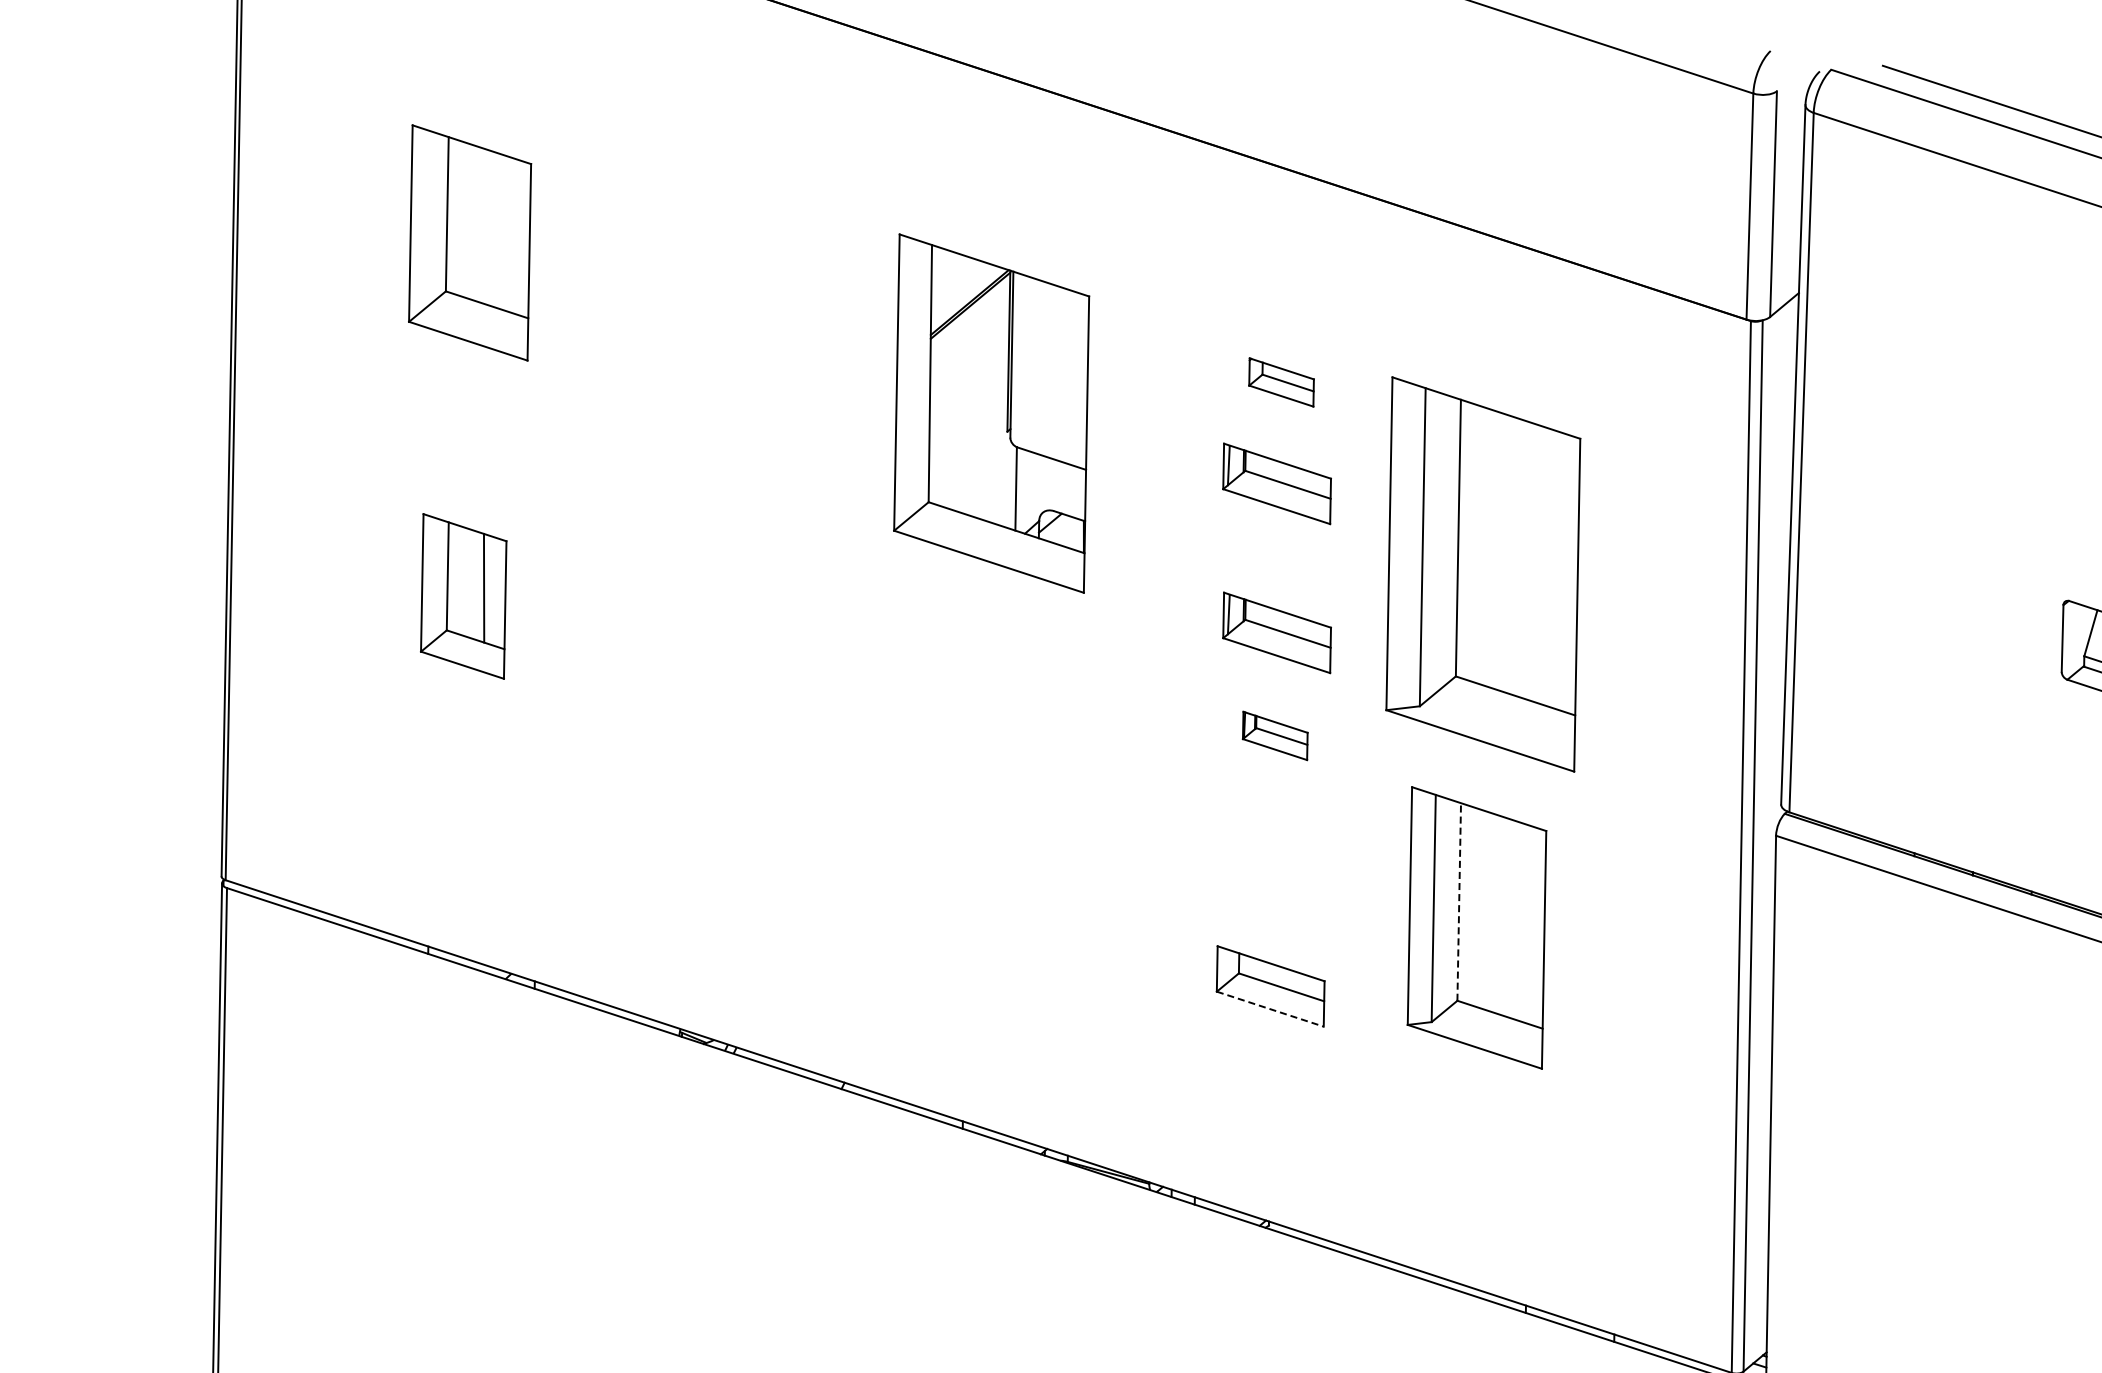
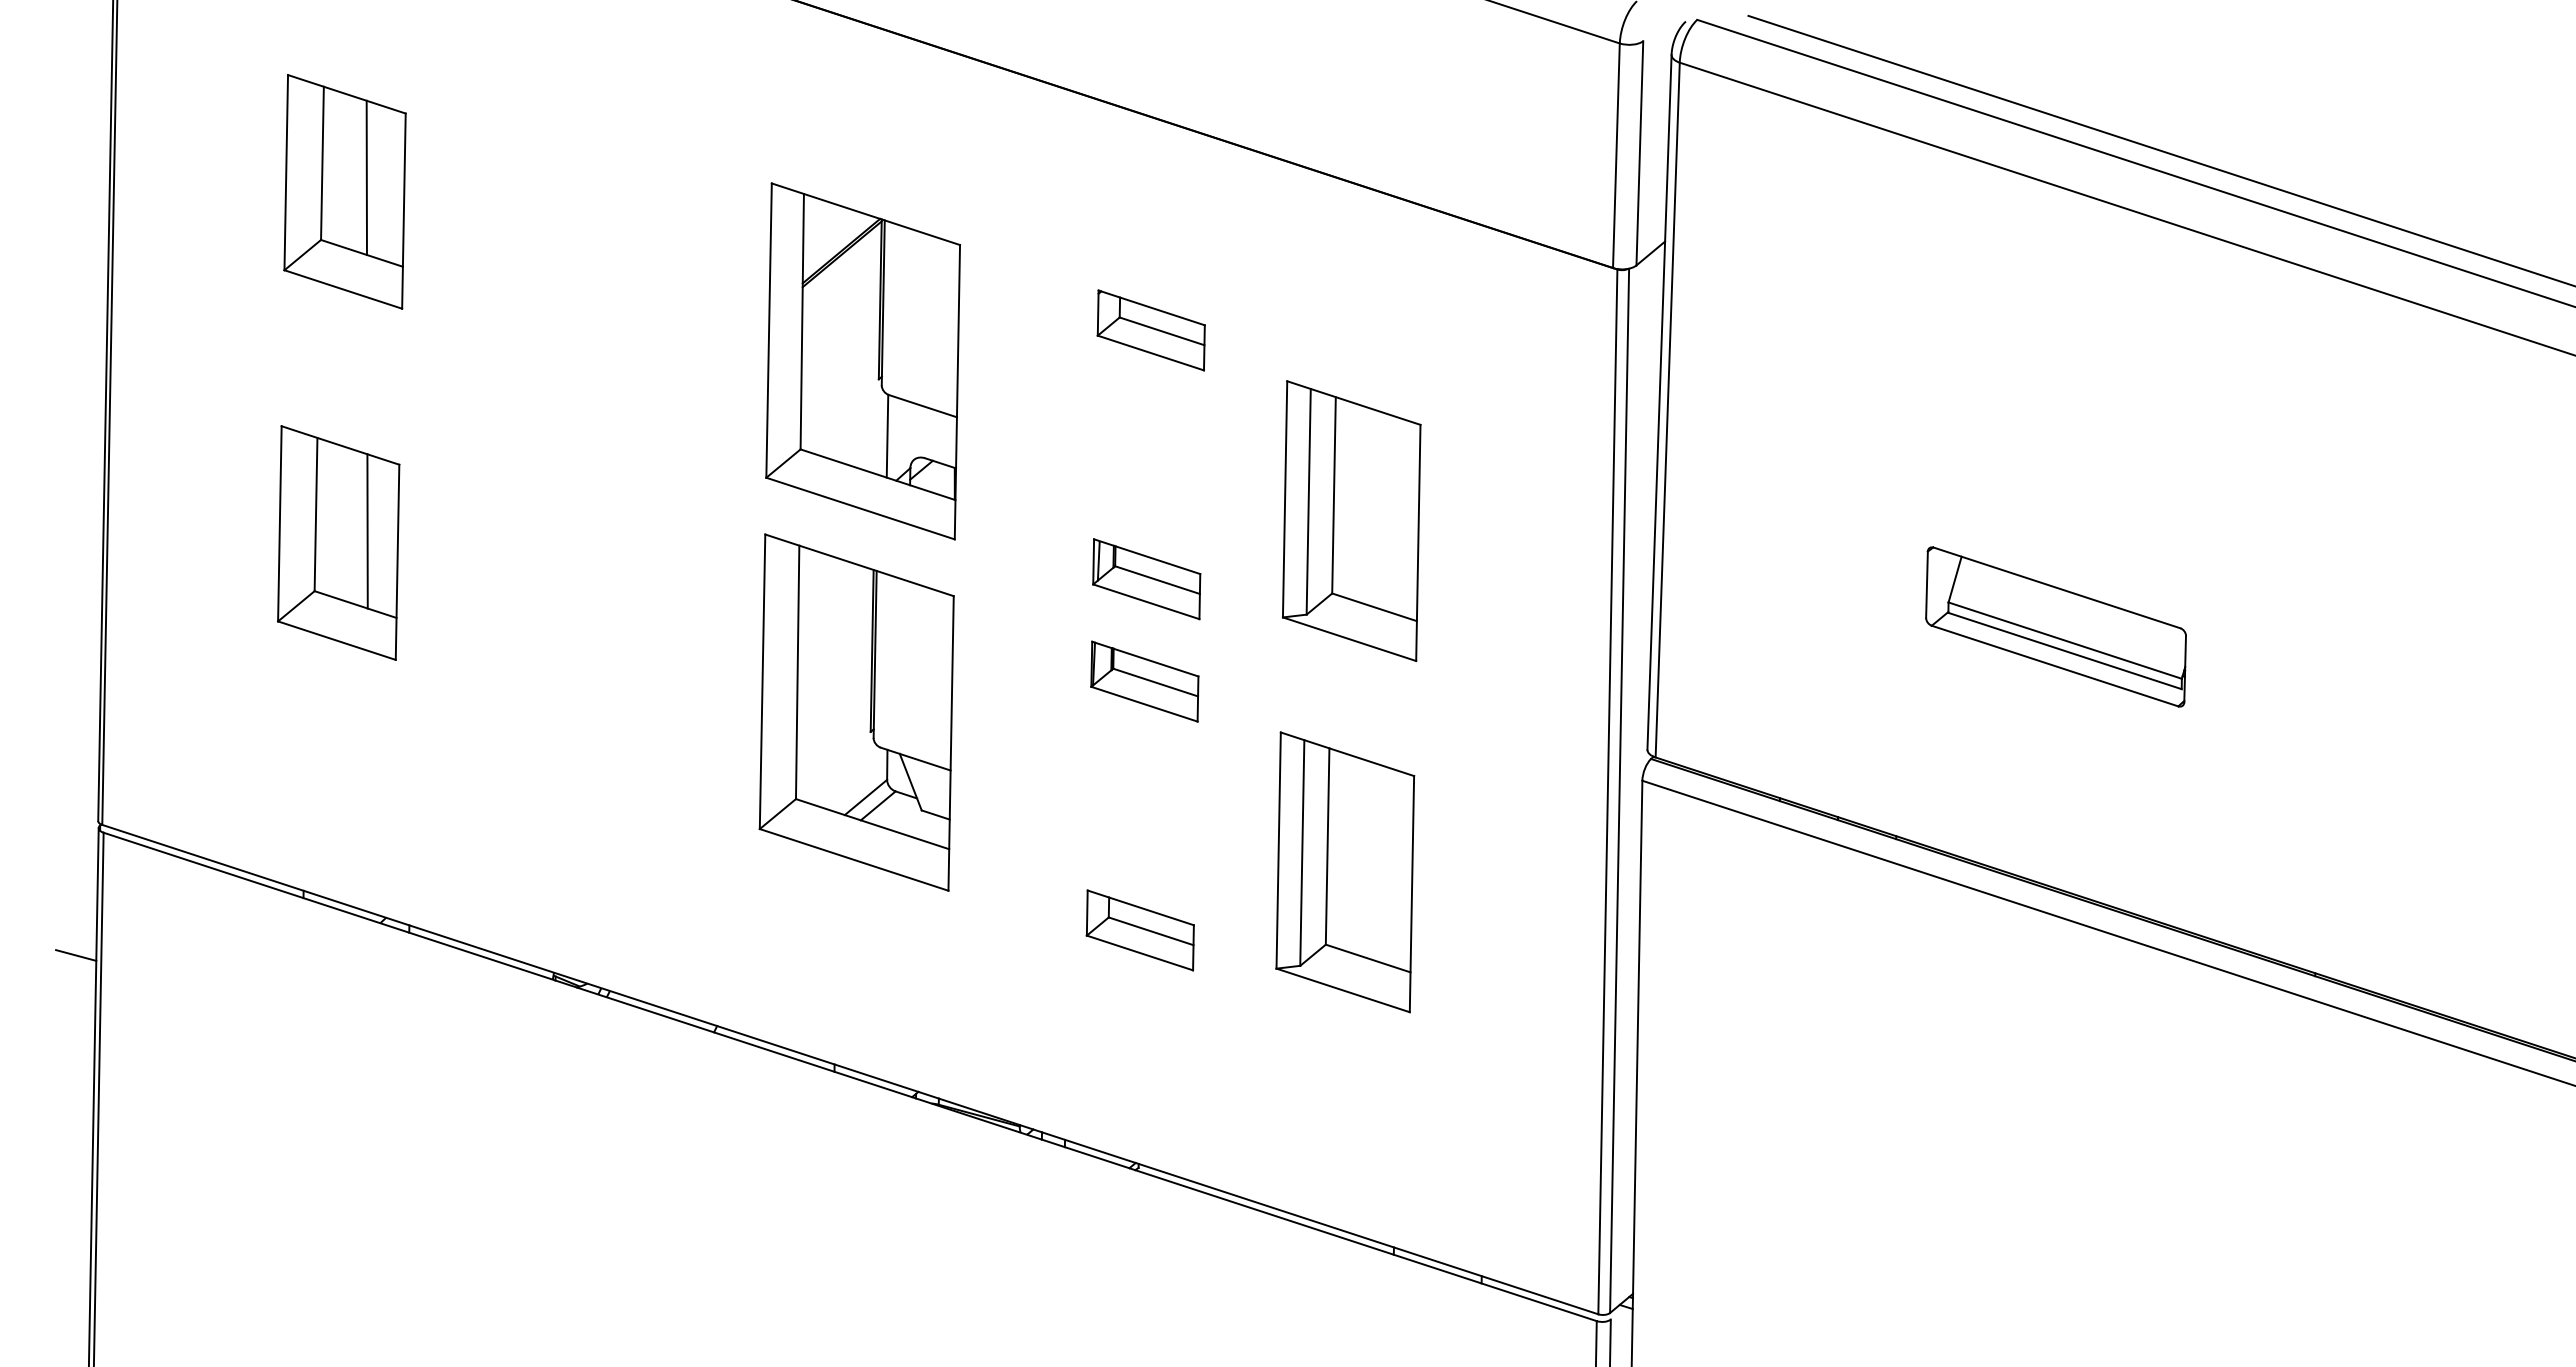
line: (491, 228) -> (366, 177), added
part: (1280, 382) -> (1150, 330), size x1.67
part: (1276, 484) -> (1146, 431), removed
part: (1483, 573) -> (1351, 520), size x0.71
part: (463, 595) -> (338, 542), size x1.43
part: (1274, 735) -> (1144, 681), size x1.67
part: (984, 767) -> (856, 712), added
line: (1459, 901) -> (1327, 846), dashed -> solid
line: (1269, 1008) -> (1139, 952), dashed -> solid
line: (199, 1011) -> (76, 955), added

